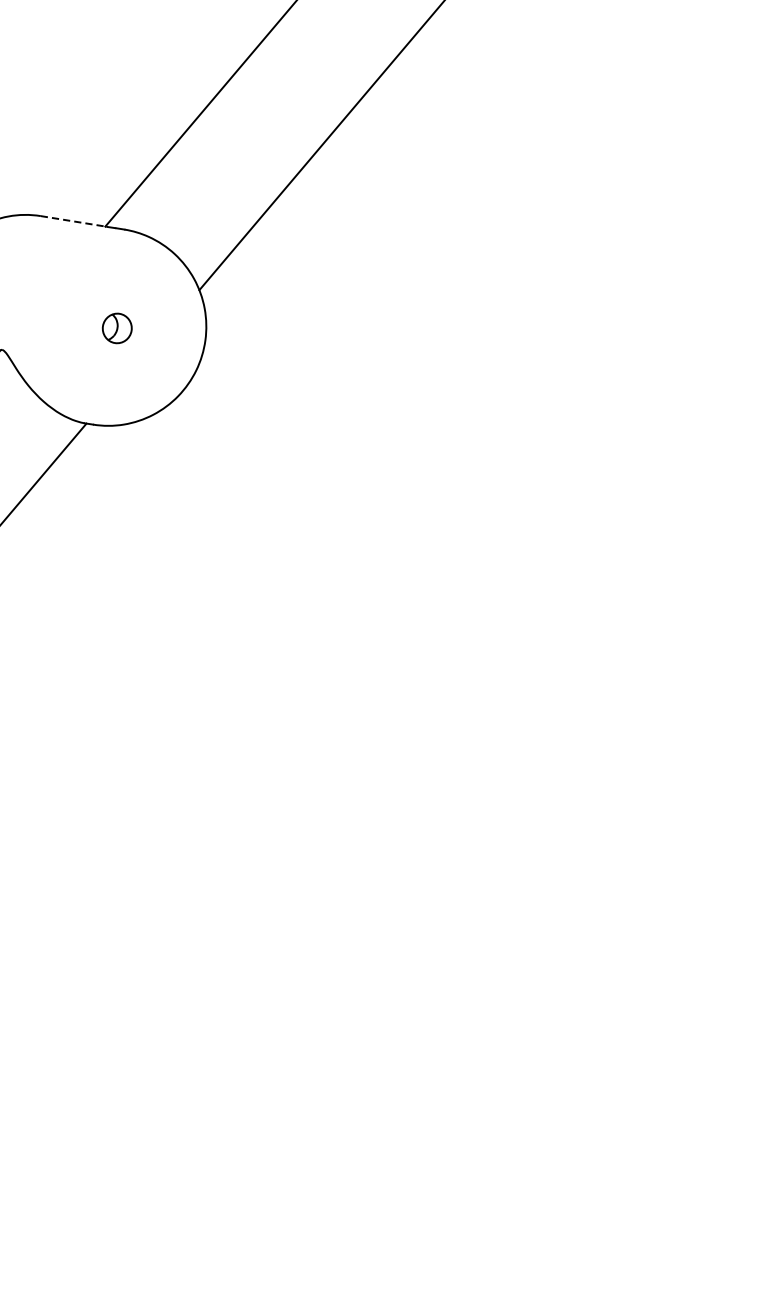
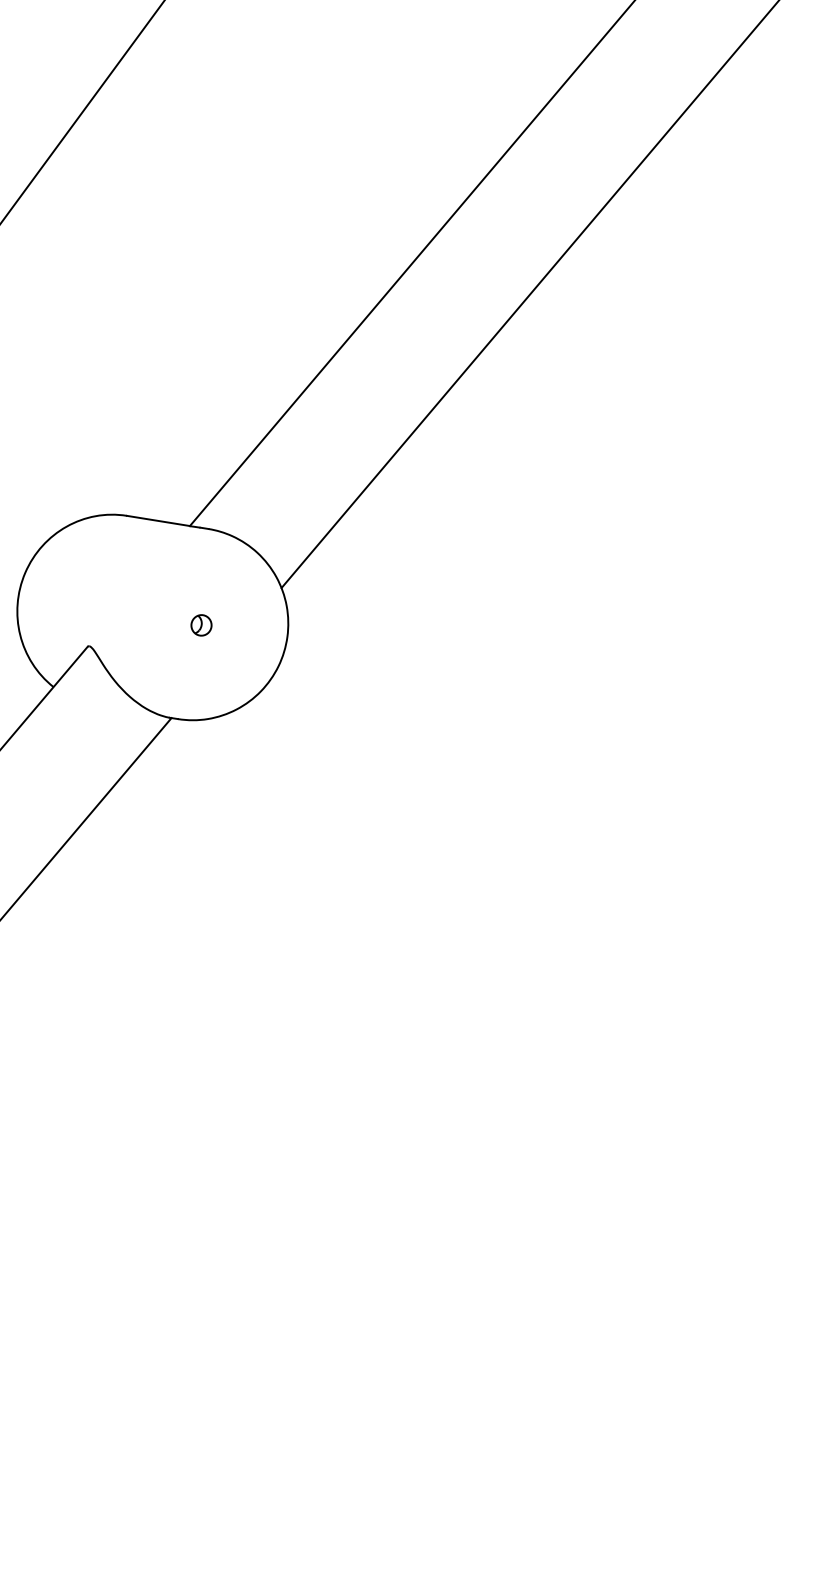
line: (73, 220) -> (158, 520), dashed -> solid
part: (117, 328) -> (201, 625), size x0.71

